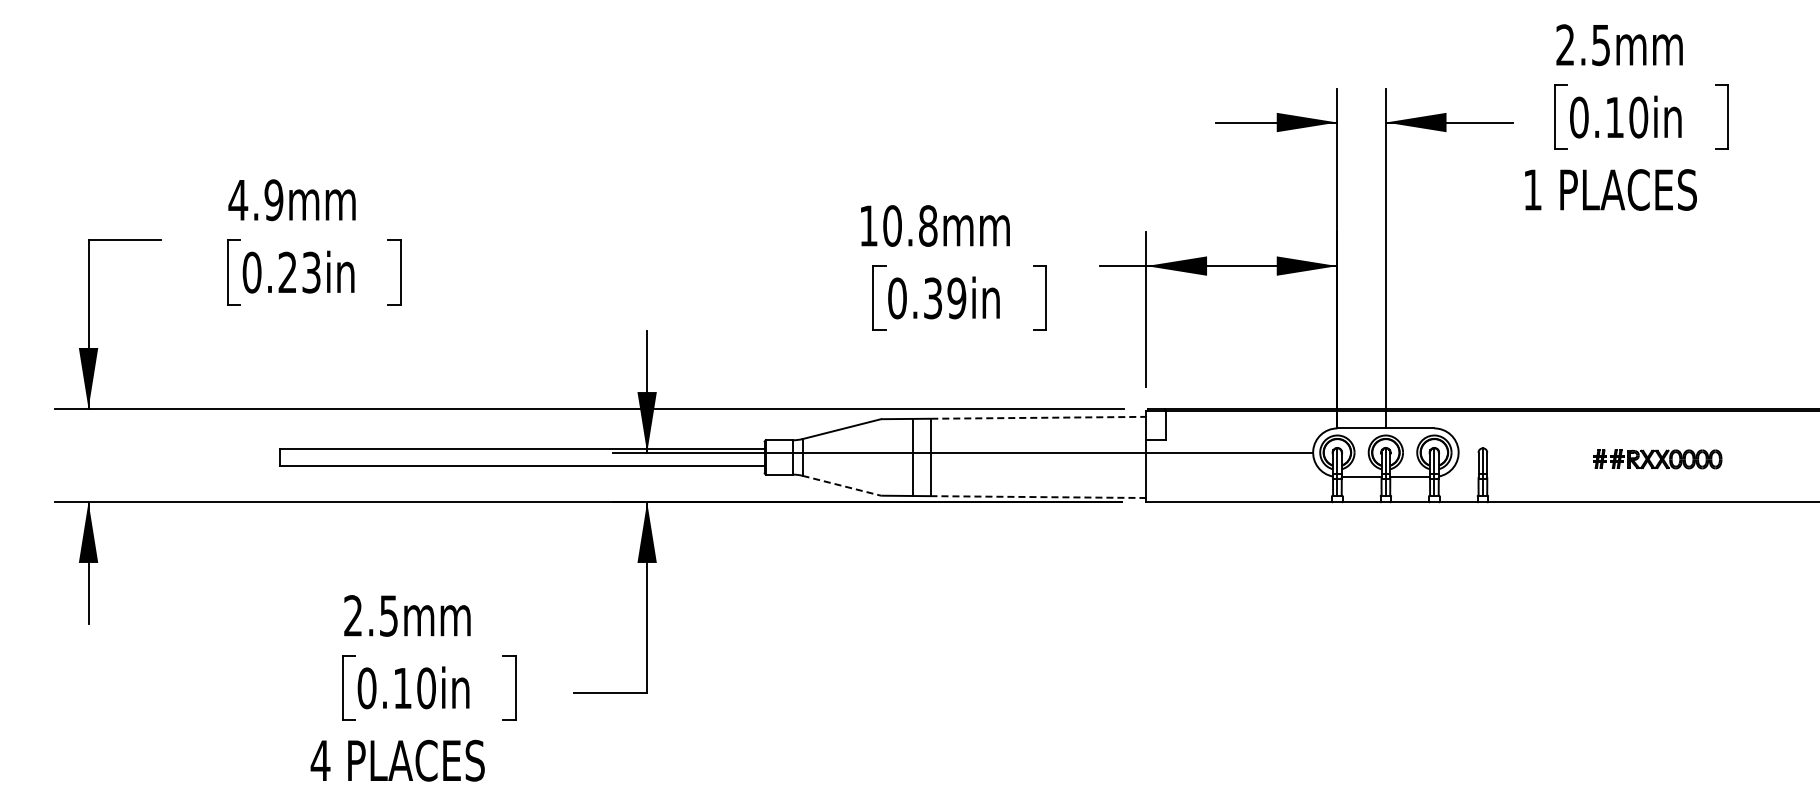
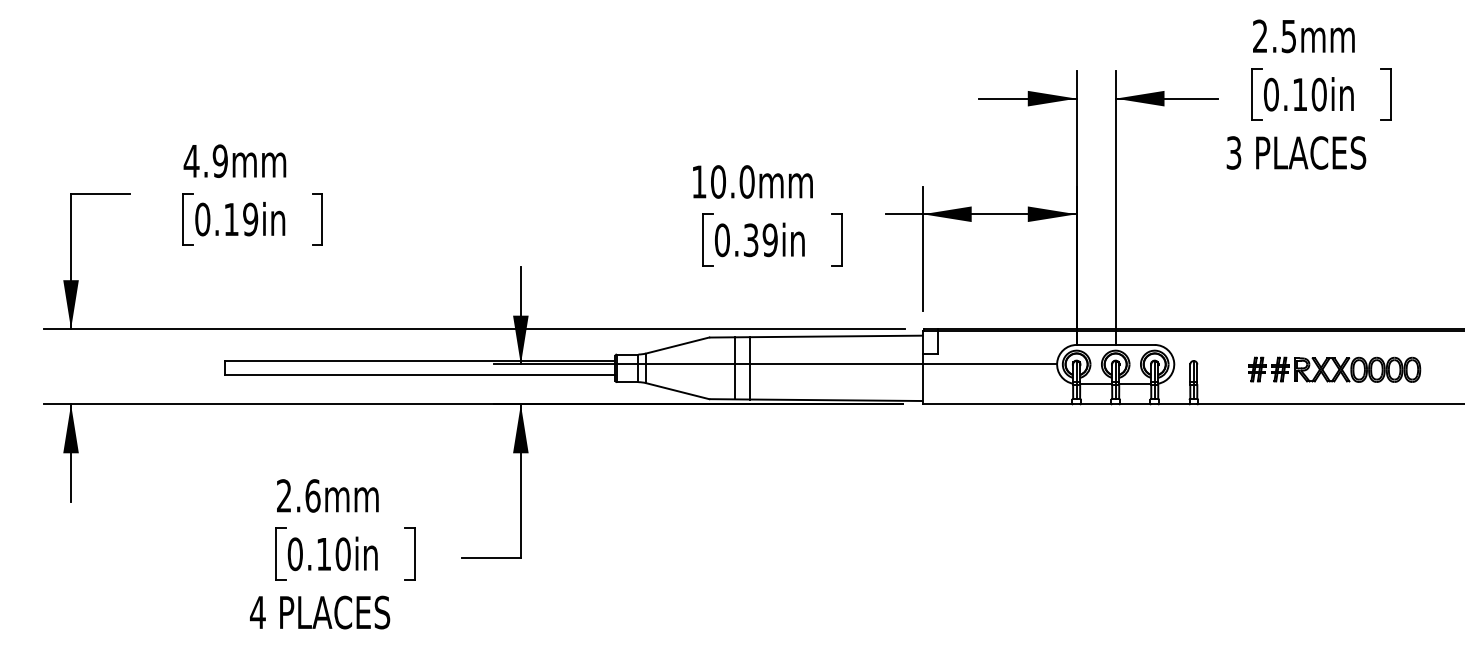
text: (1532, 189) -> (1233, 152), 1 -> 3
text: (928, 225) -> (747, 181), 10.8mm -> 10.0mm
text: (299, 272) -> (240, 219), 0.23in -> 0.19in
line: (1038, 417) -> (835, 336), dashed -> solid
part: (1657, 459) -> (1334, 369), size x1.67
line: (841, 485) -> (677, 390), dashed -> solid
line: (1039, 497) -> (836, 400), dashed -> solid
text: (388, 615) -> (312, 495), 2.5mm -> 2.6mm

